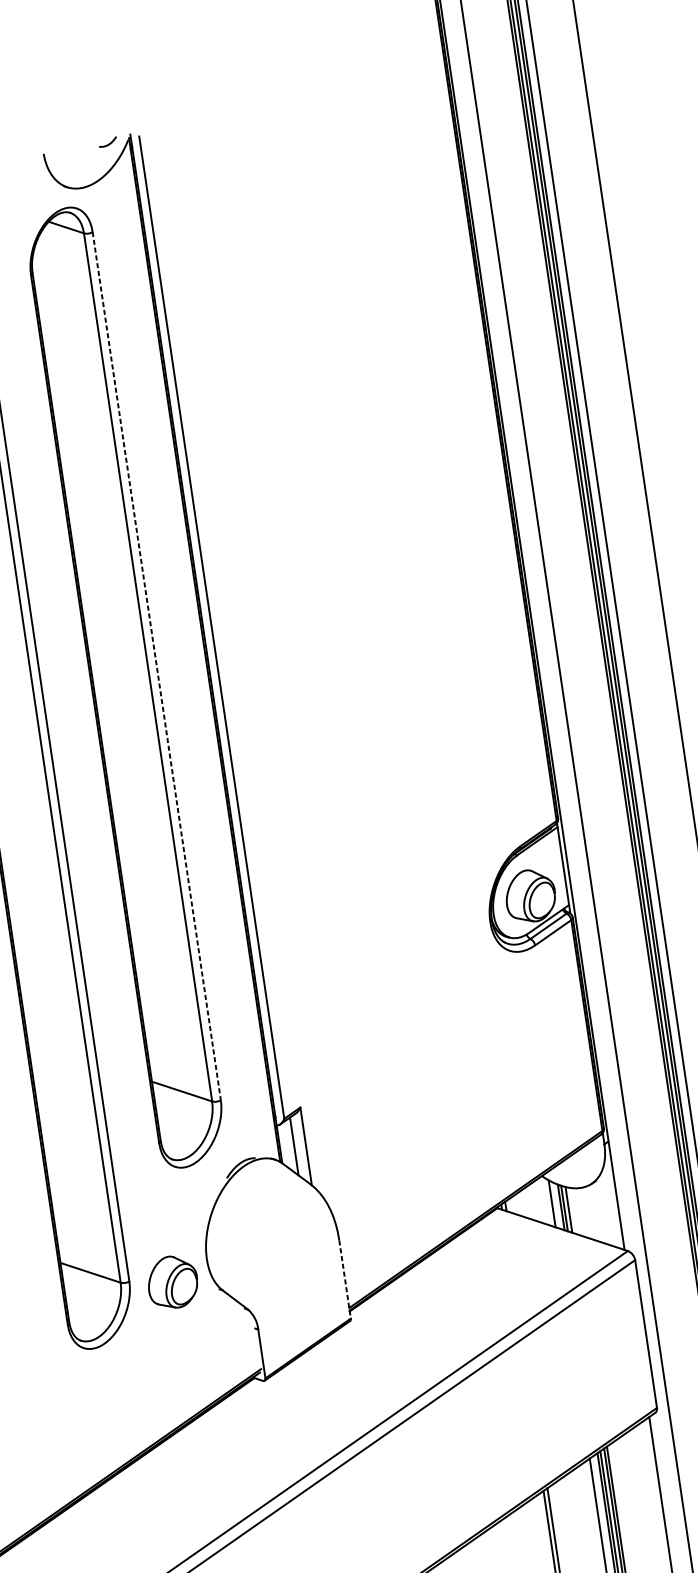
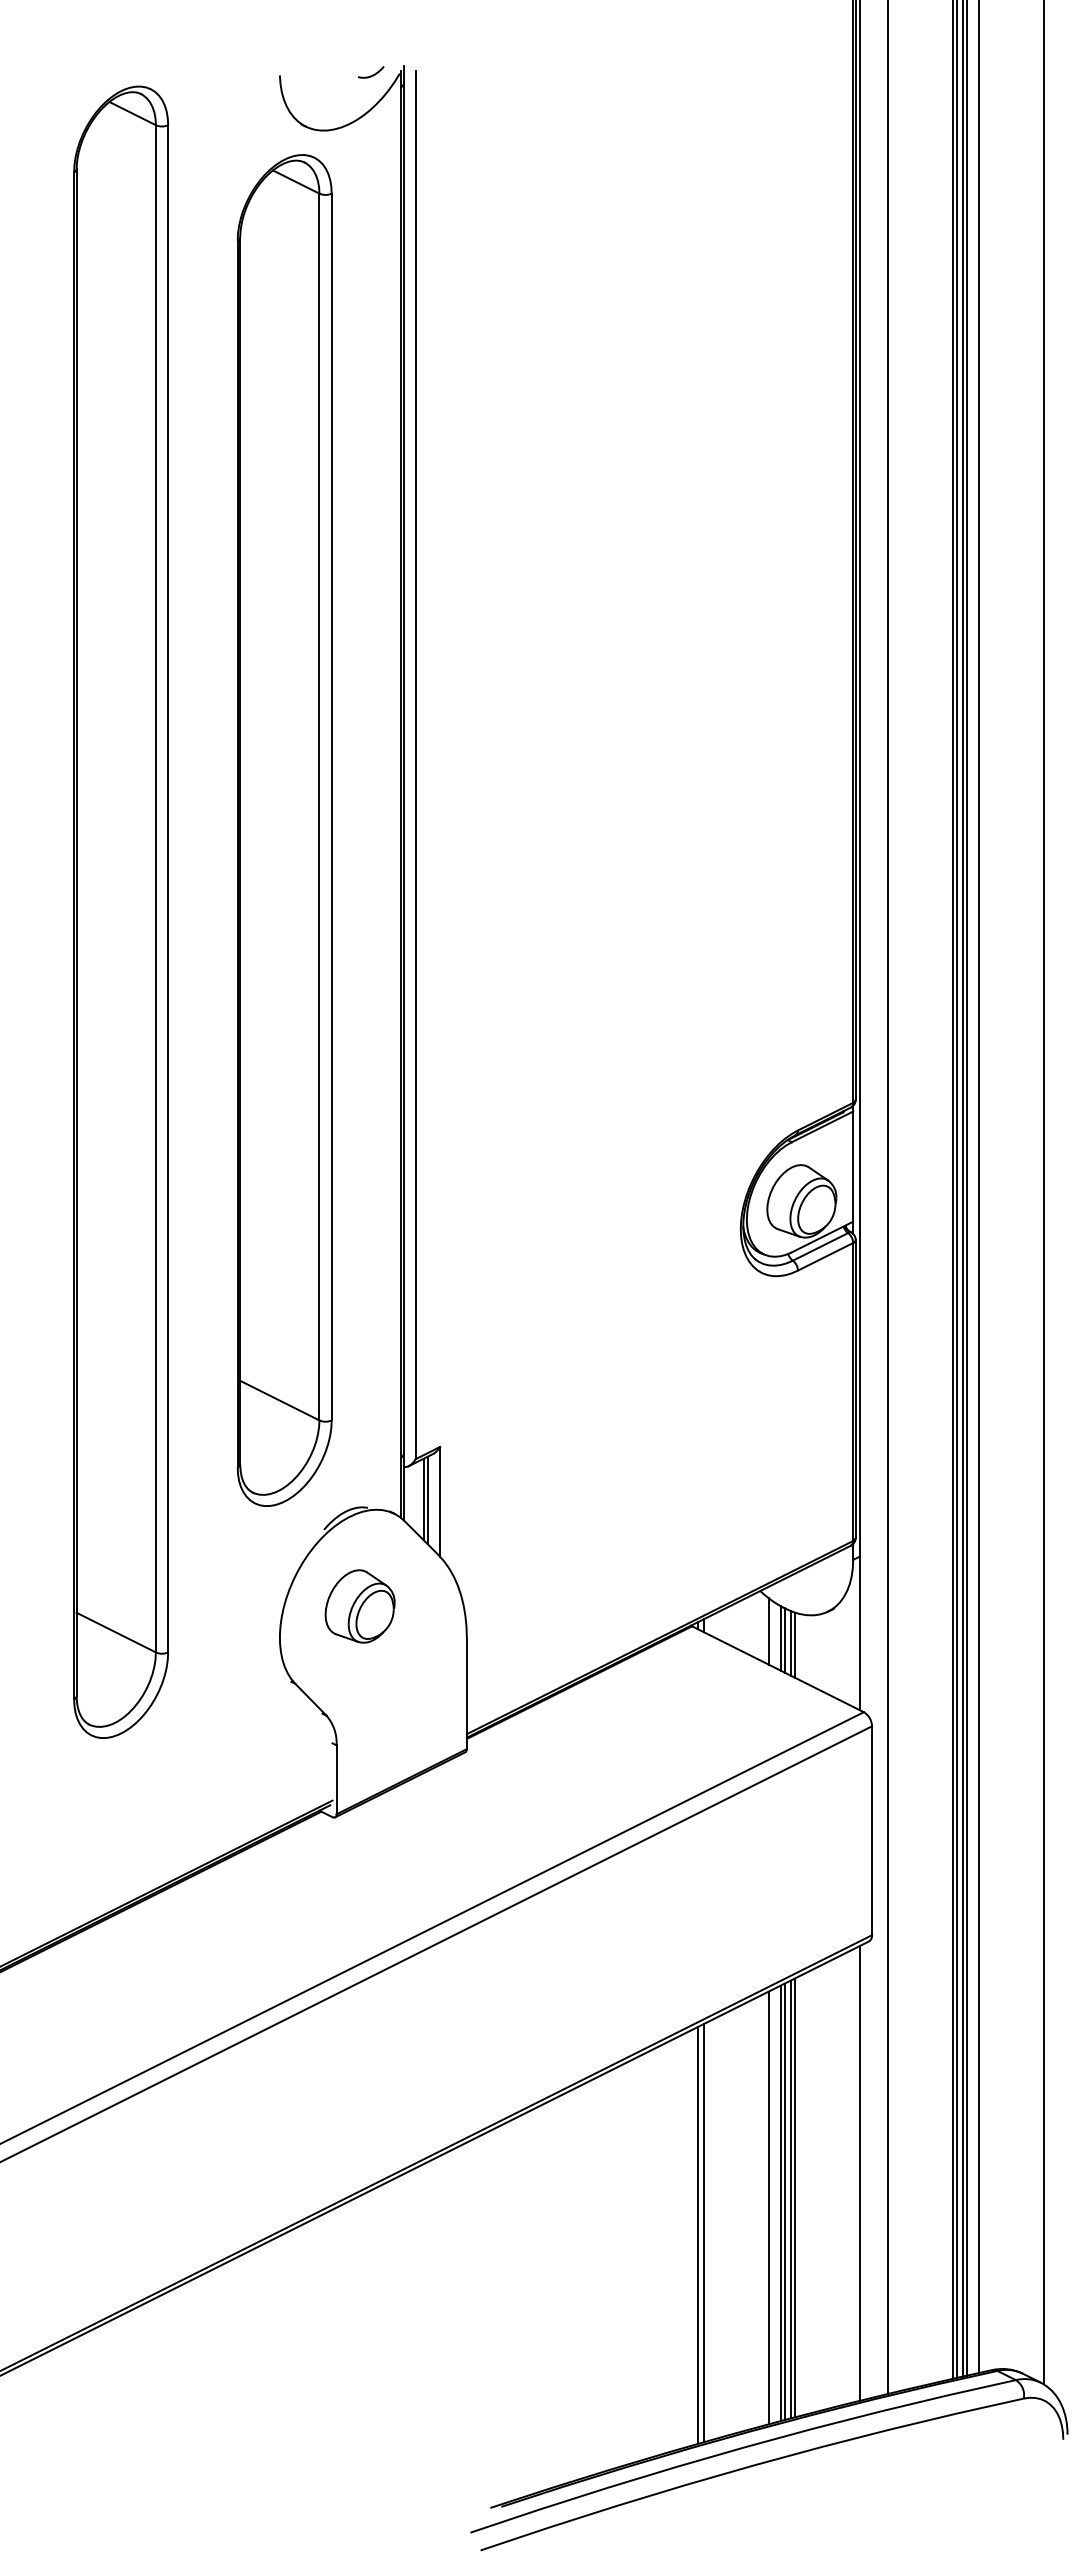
line: (156, 666) -> (331, 807), dashed -> solid
line: (297, 1146) -> (427, 1500), added
line: (571, 1210) -> (794, 1644), added
line: (344, 1280) -> (466, 1694), dashed -> solid
part: (172, 1282) -> (359, 1606), moved

